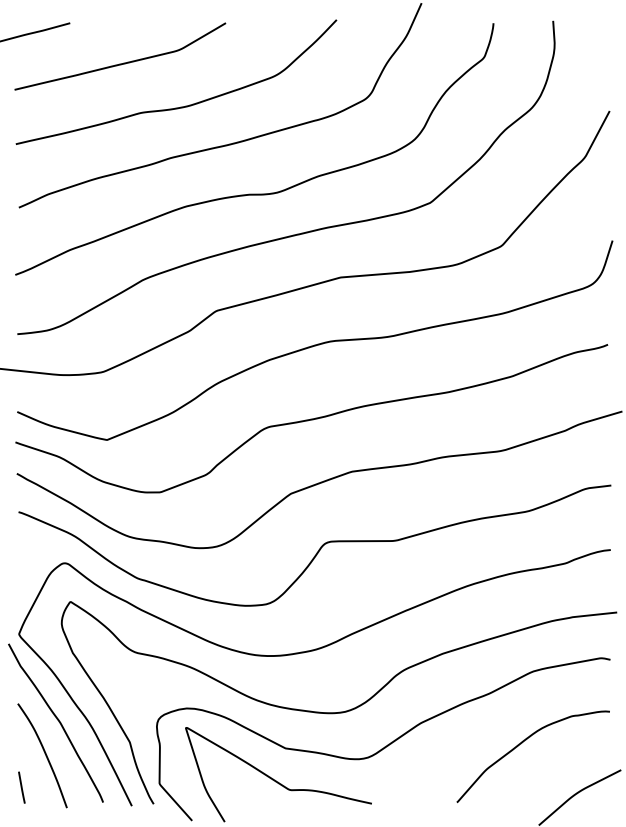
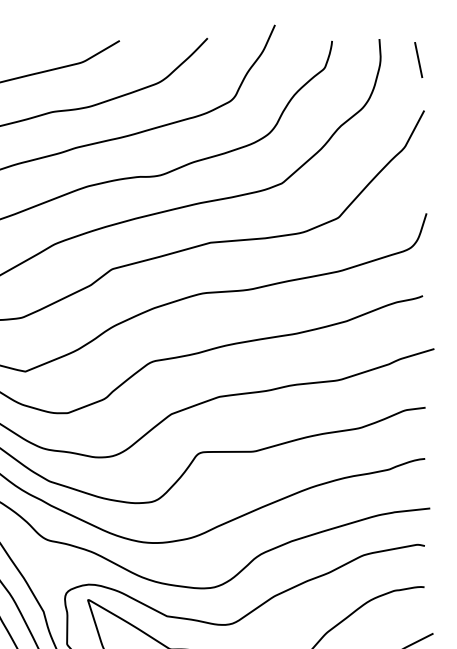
line: (602, 47) -> (418, 60), added

